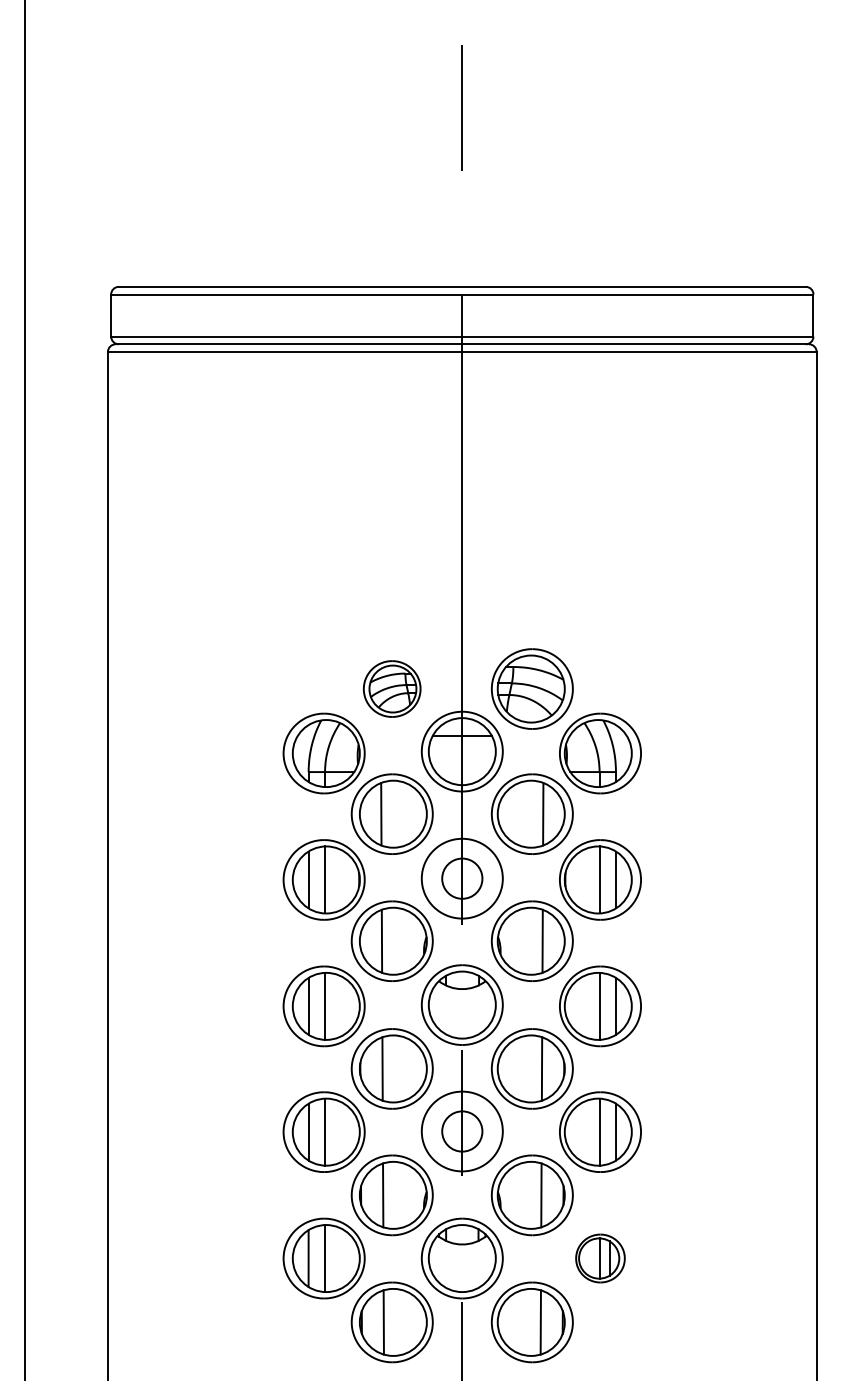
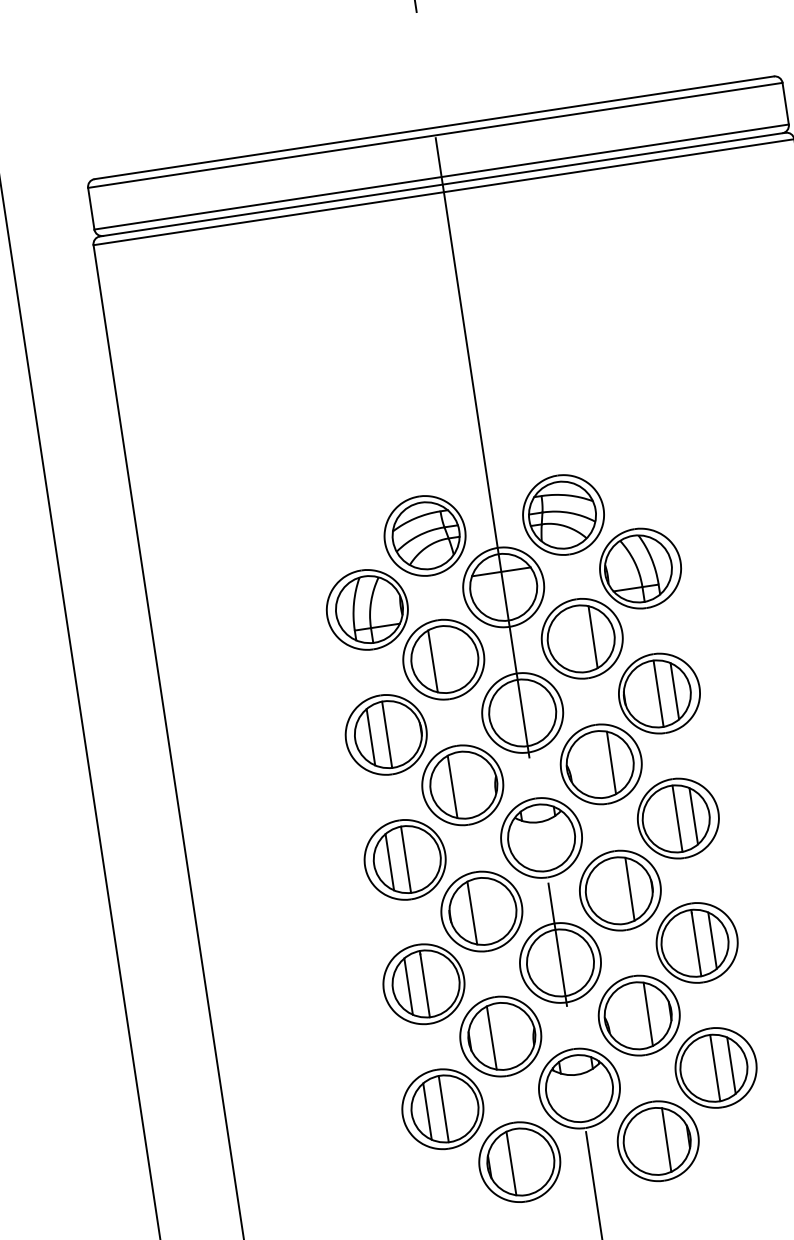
part: (391, 688) -> (424, 535), size x1.43
circle: (461, 878) -> (521, 712), size x1.67
circle: (461, 1131) -> (559, 963), size x1.67
part: (600, 1258) -> (716, 1067), size x1.67

